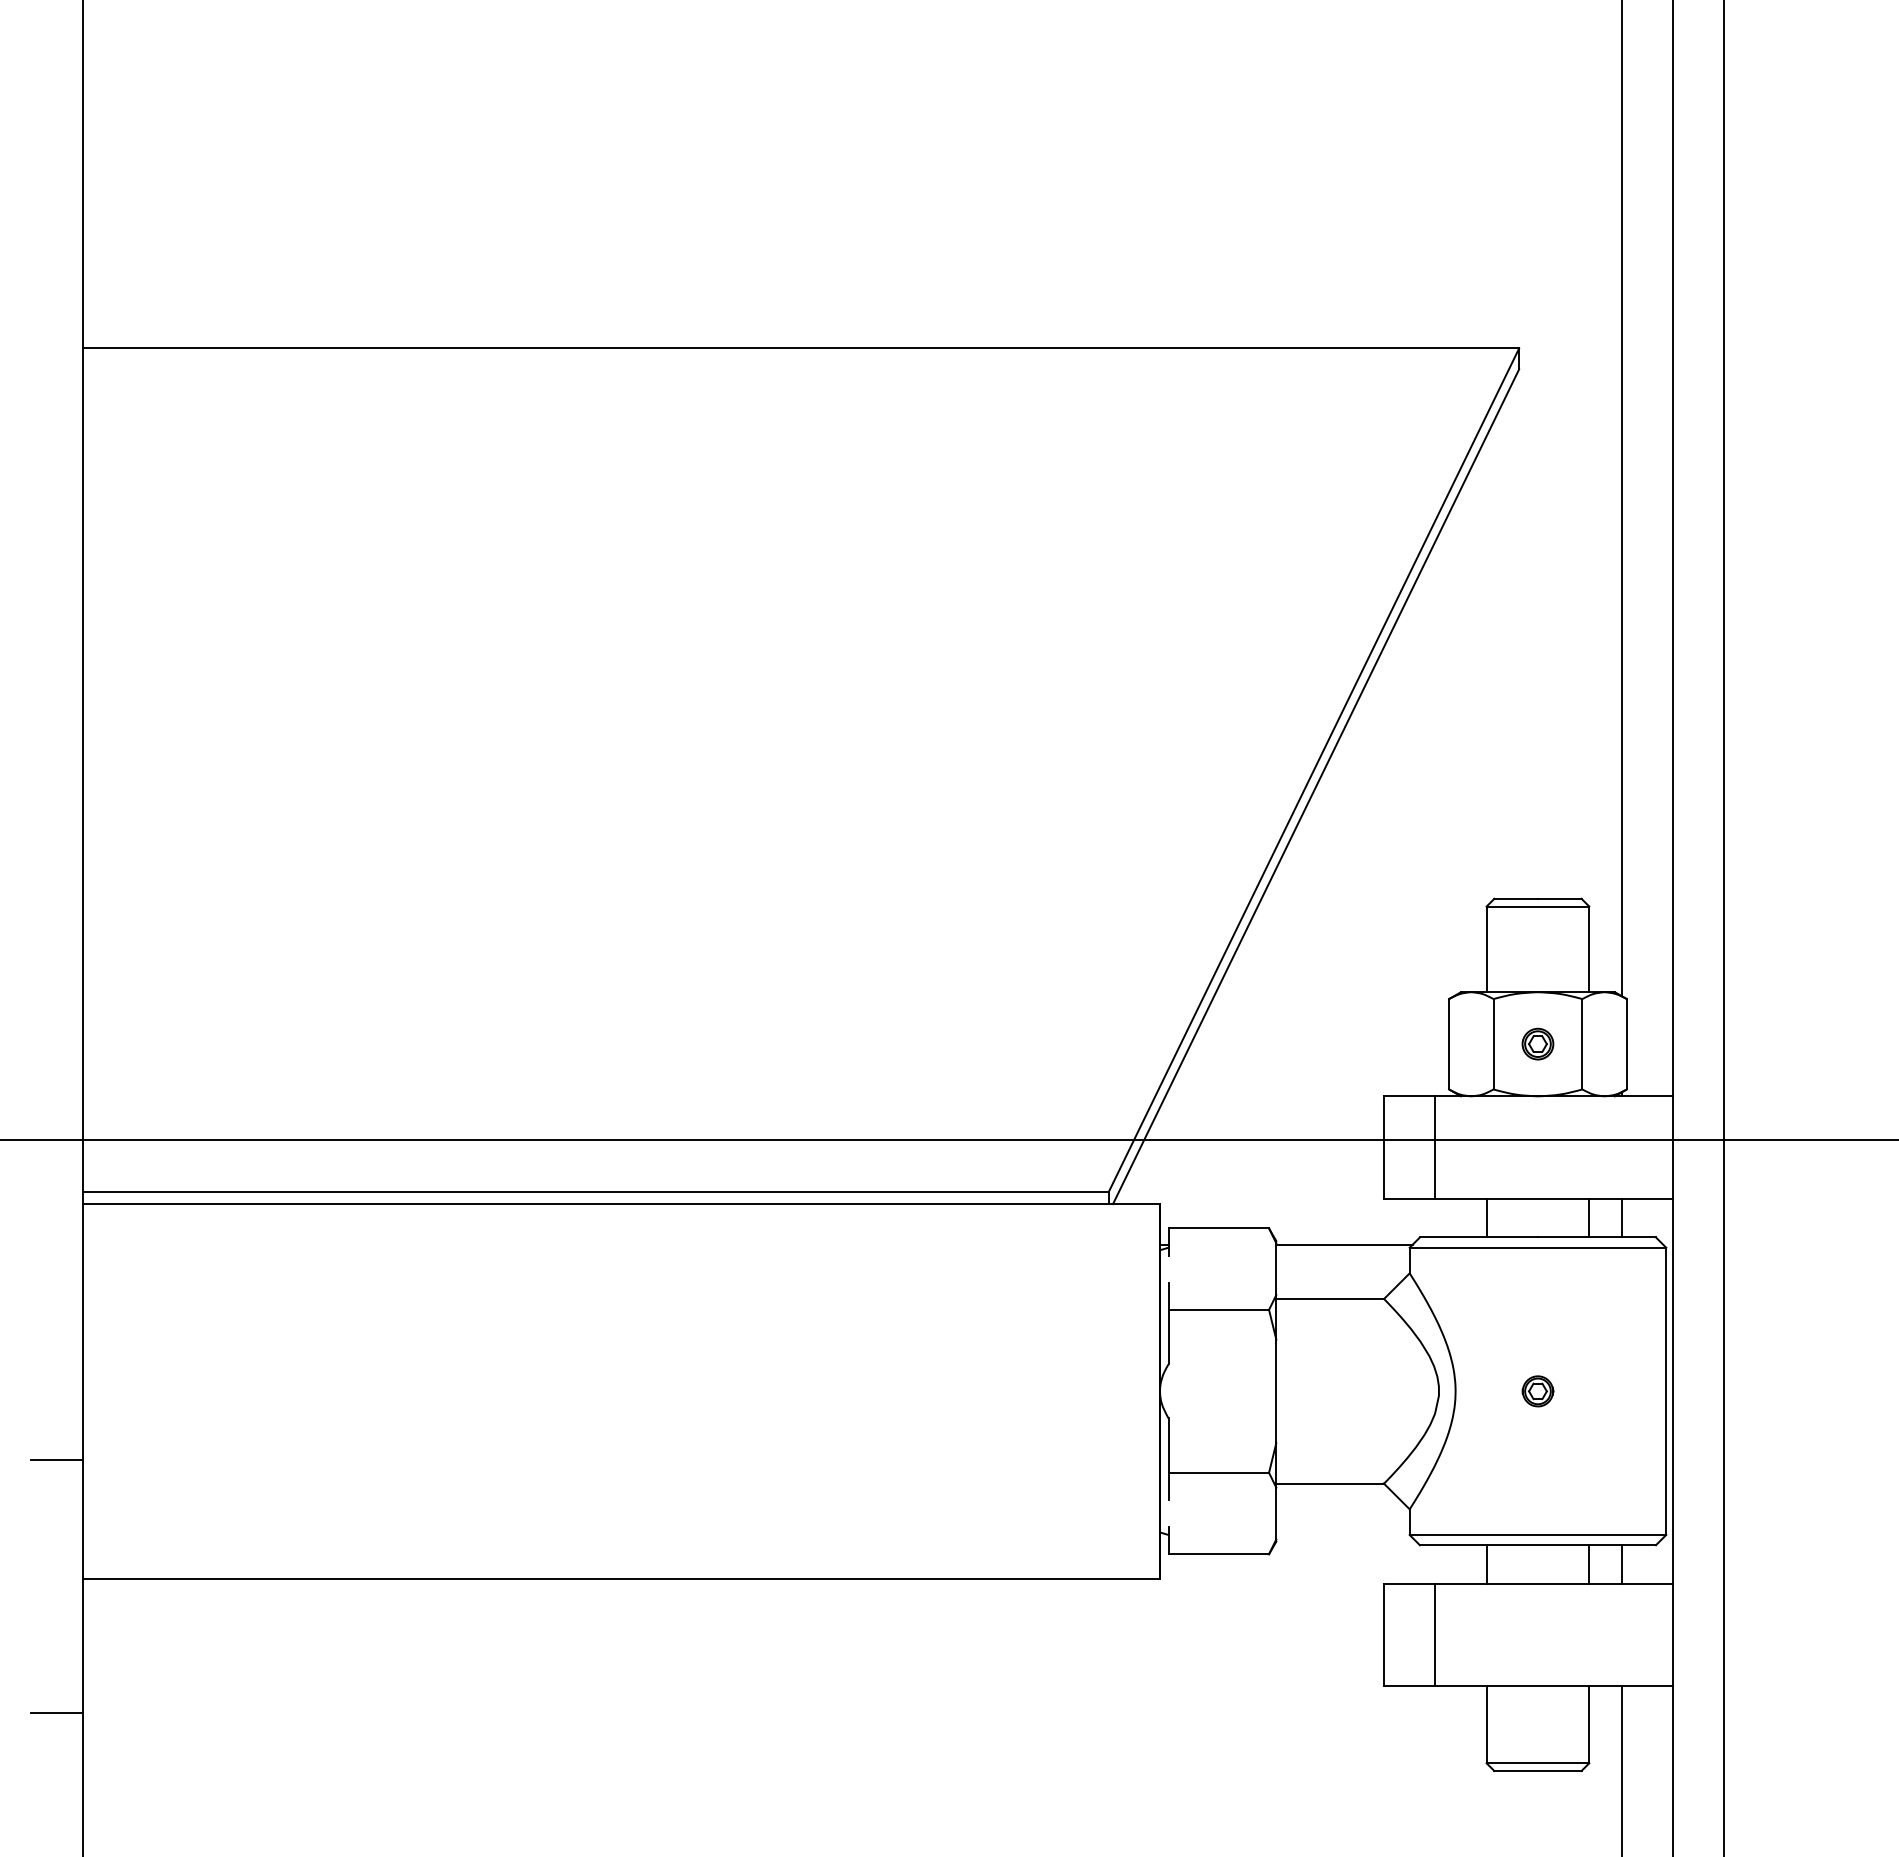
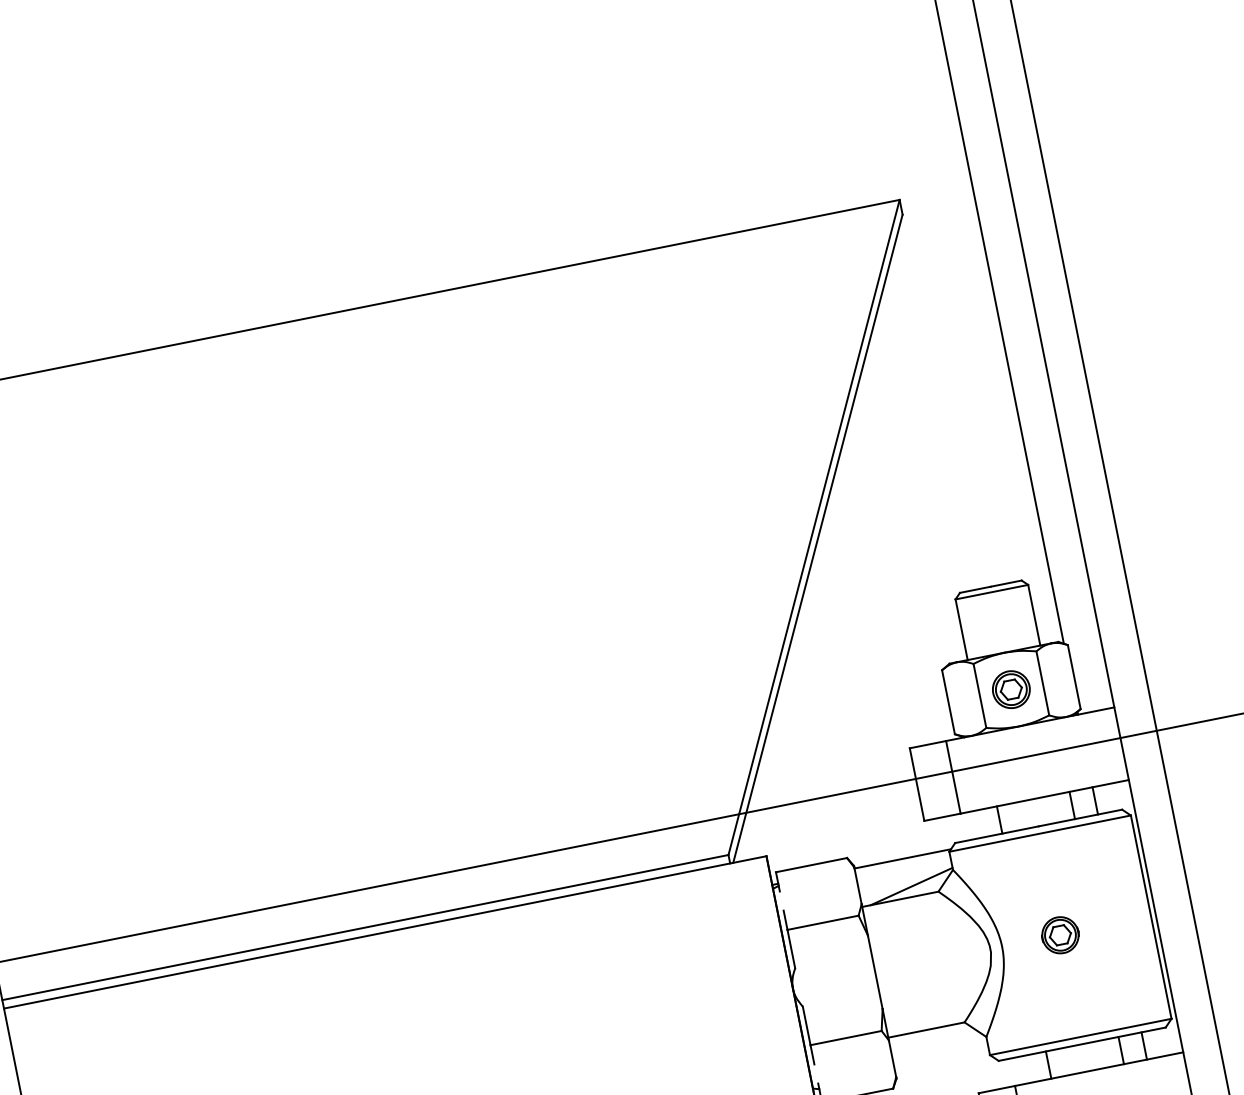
part: (1537, 1043) -> (1010, 689), size x1.67
line: (1348, 1284) -> (911, 886), added
part: (1537, 1391) -> (1060, 935), size x1.67

